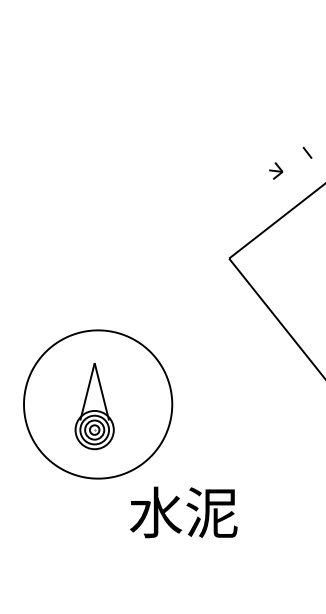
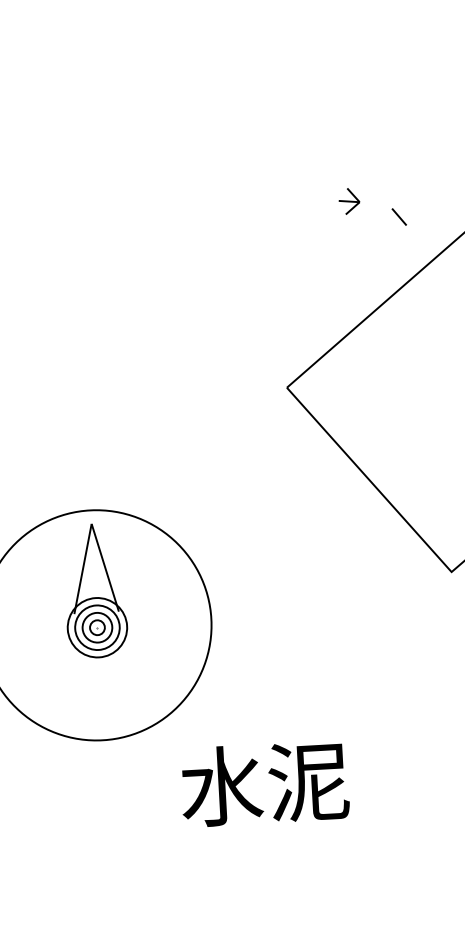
part: (276, 170) -> (350, 200), moved
part: (94, 406) -> (95, 591), moved
text: (183, 512) -> (264, 783), moved

